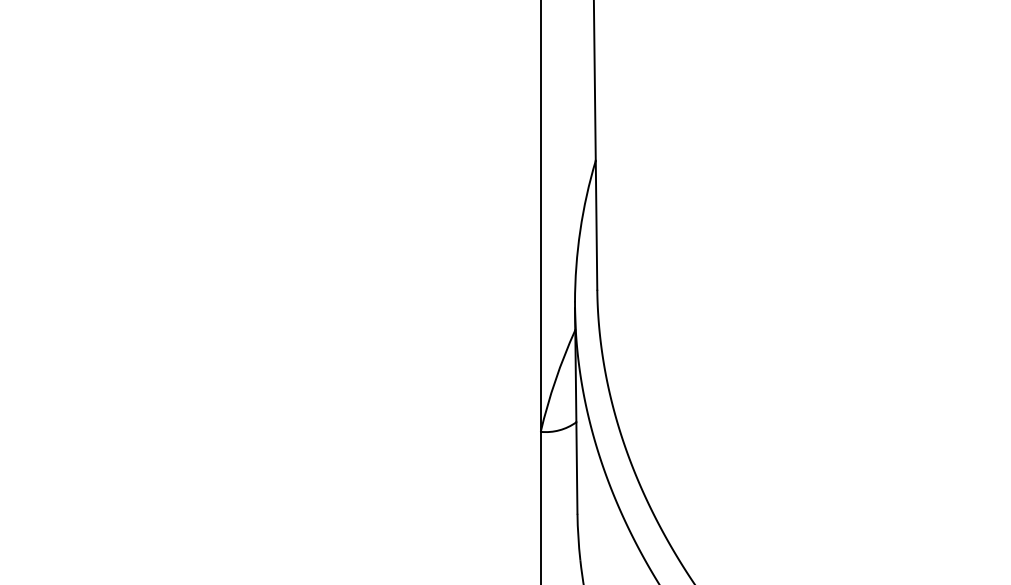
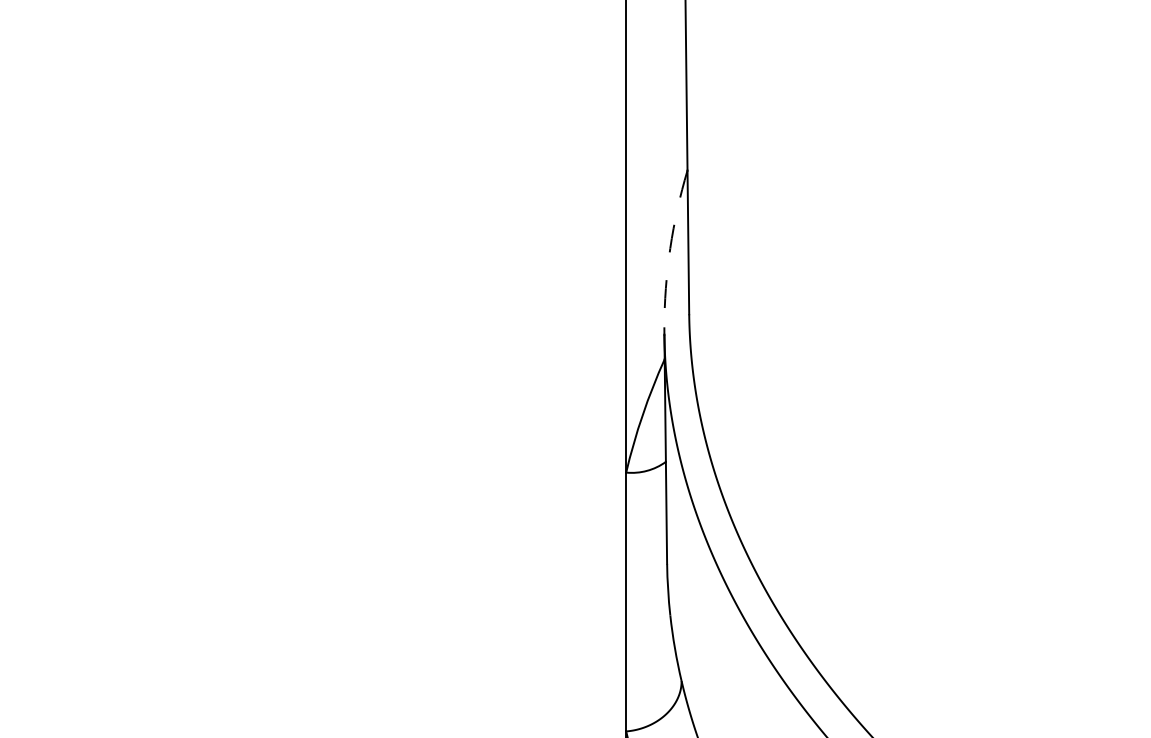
arc: (580, 230) -> (670, 248), solid -> dashed

